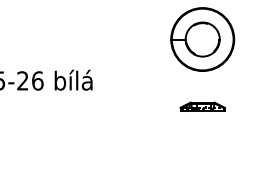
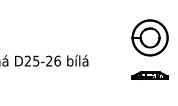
part: (201, 106) -> (149, 75), size x1.43

